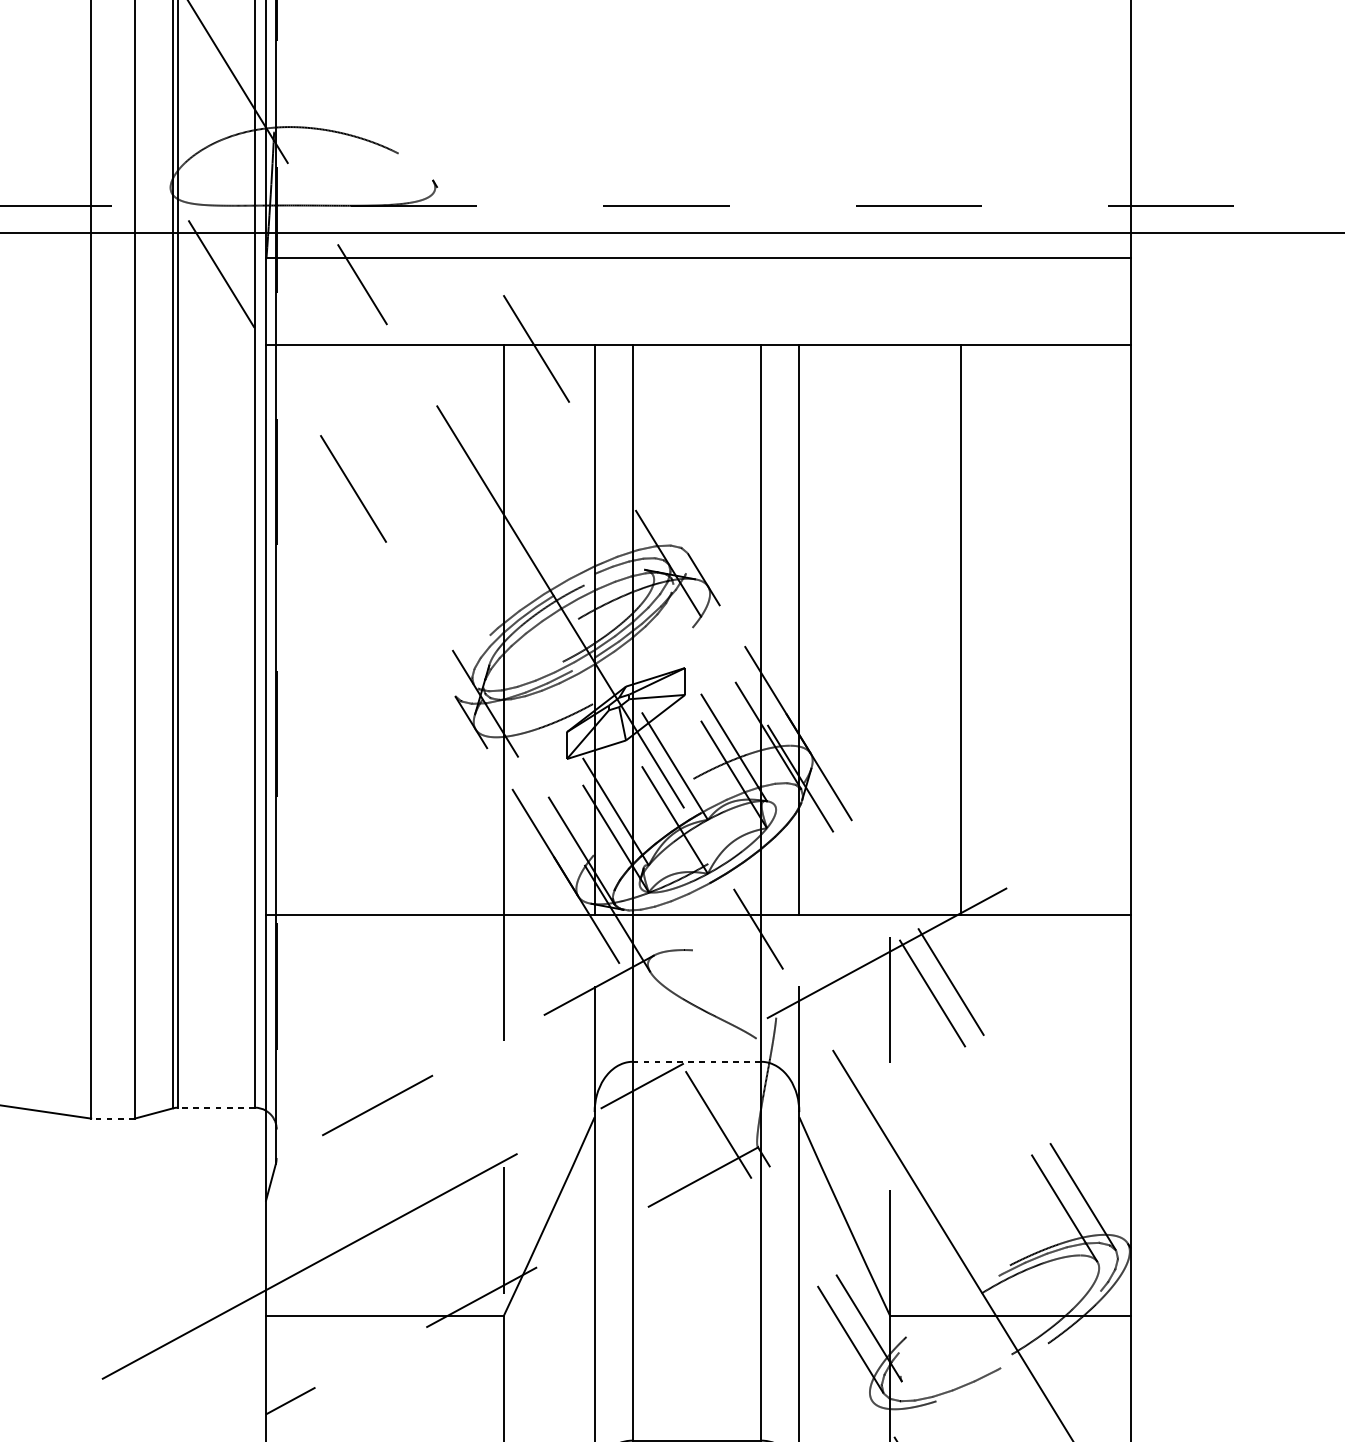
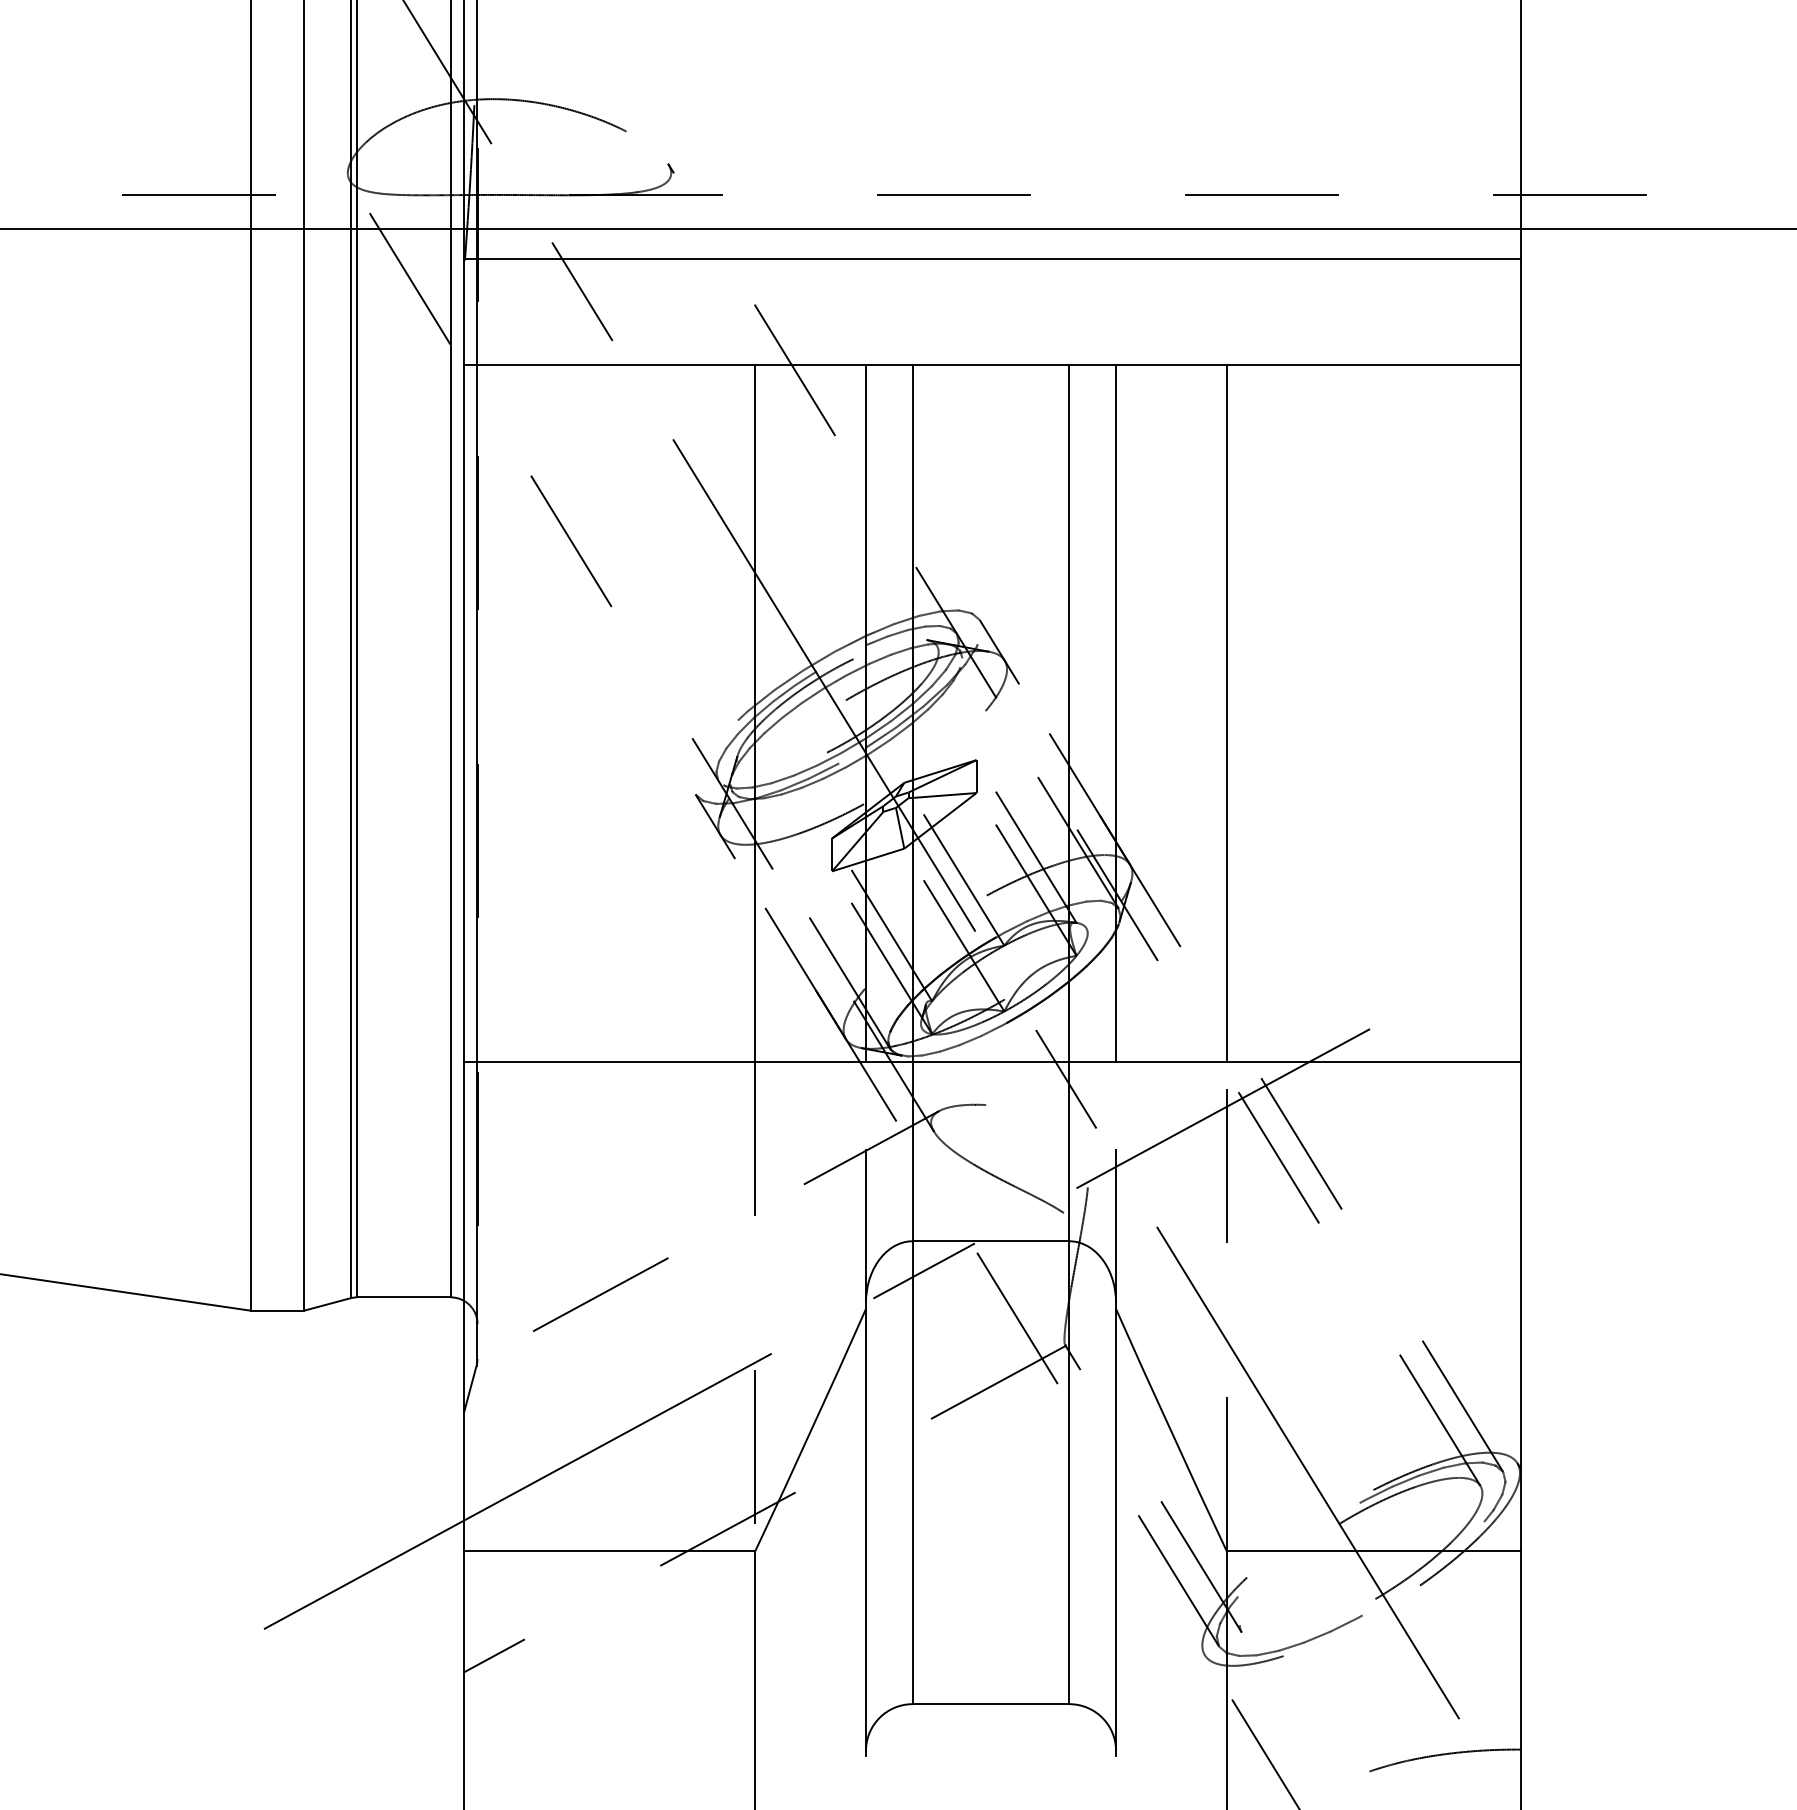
line: (960, 629) -> (1226, 713), moved
line: (696, 1061) -> (990, 1241), dashed -> solid
line: (216, 1107) -> (404, 1297), dashed -> solid
line: (113, 1118) -> (277, 1310), dashed -> solid

